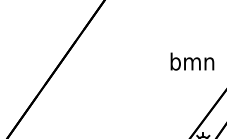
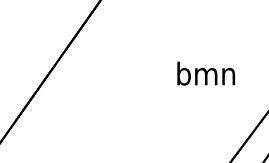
text: (192, 61) -> (206, 73), moved

